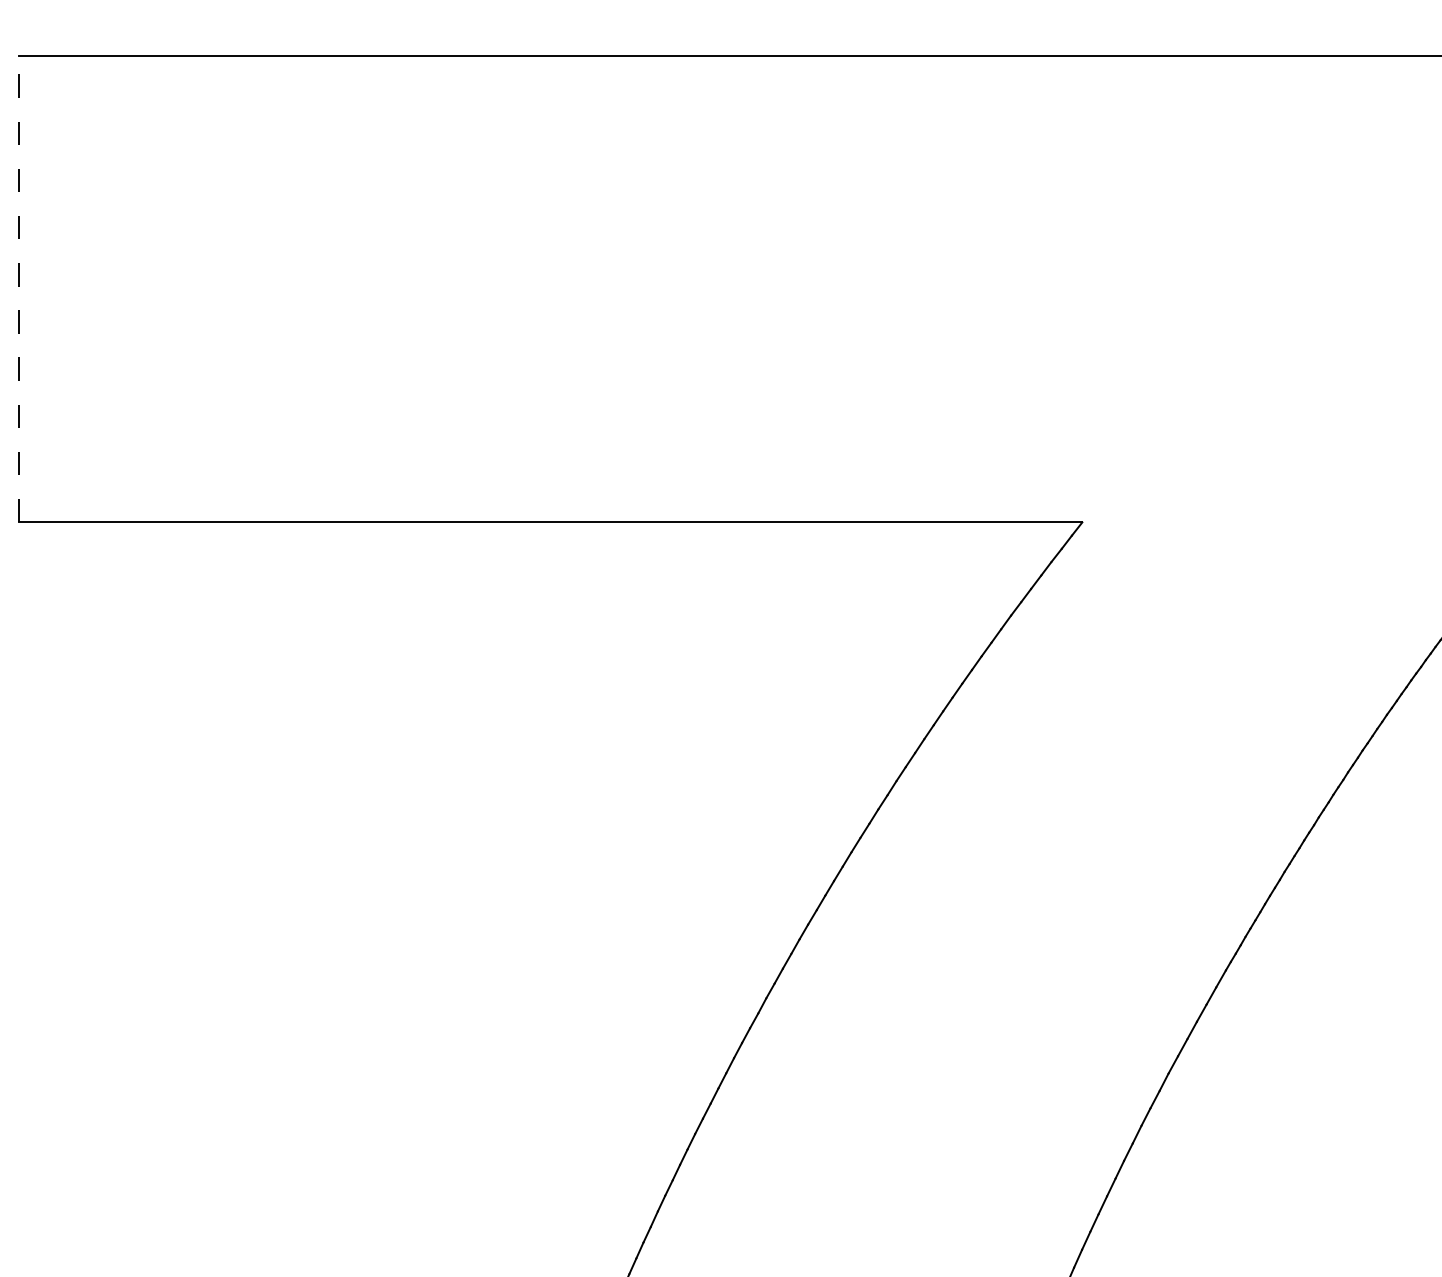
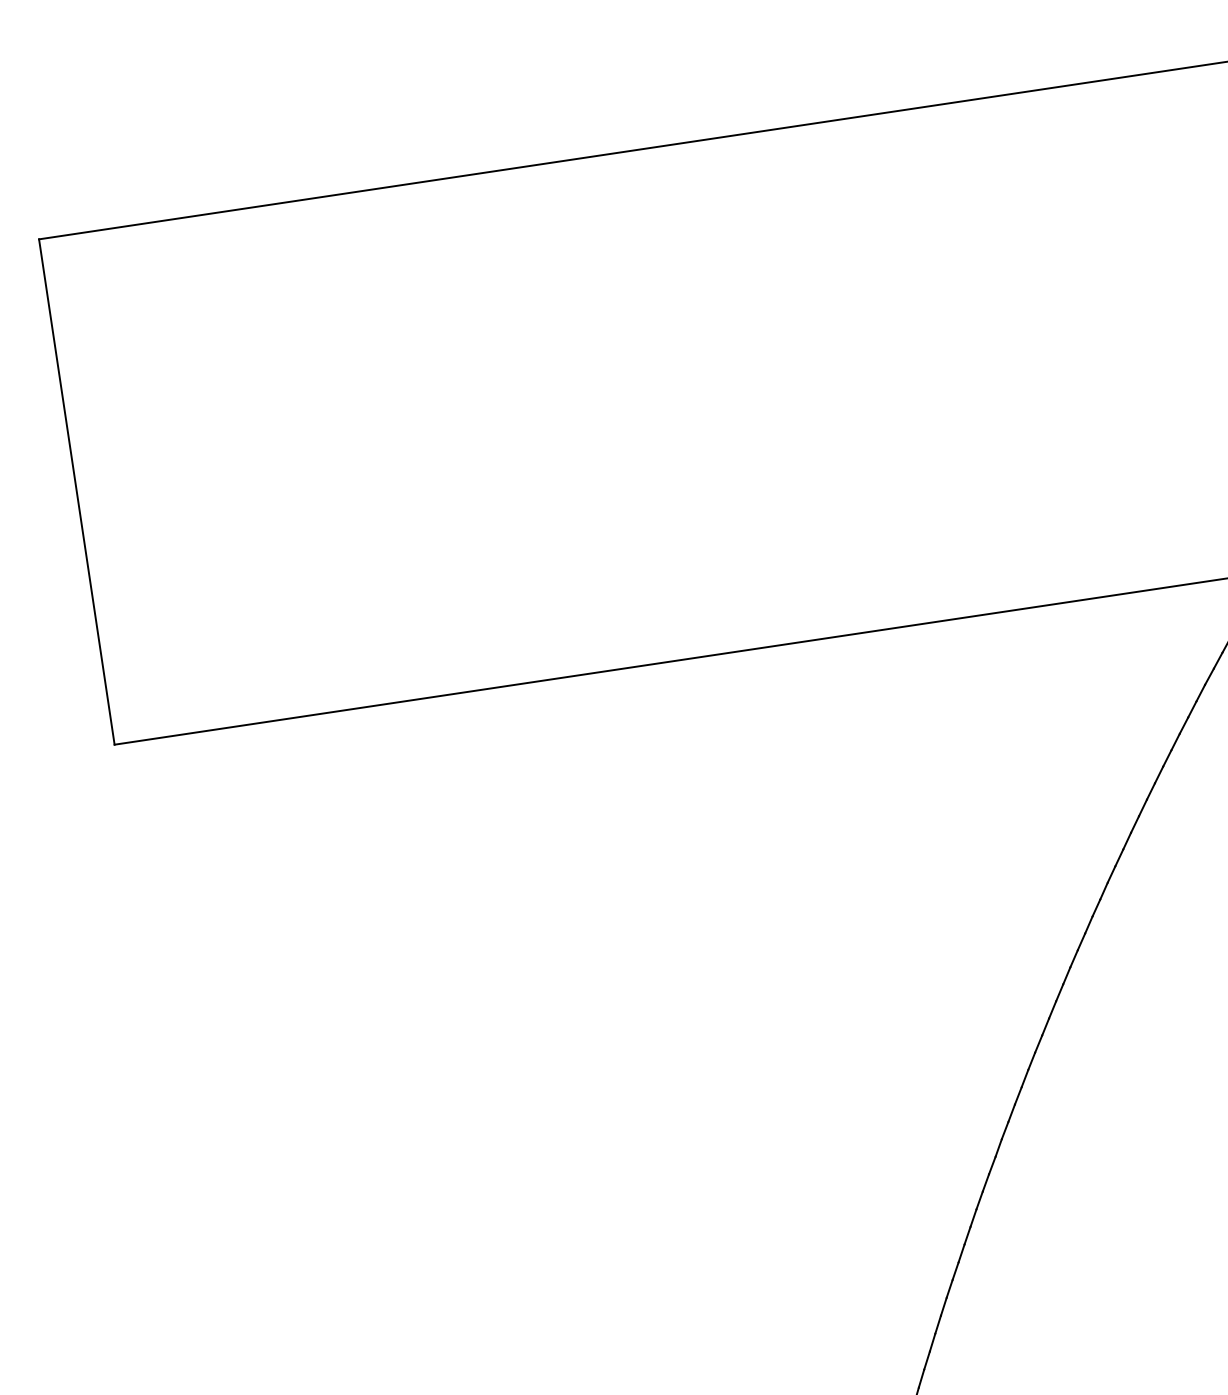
line: (18, 288) -> (76, 491), dashed -> solid

